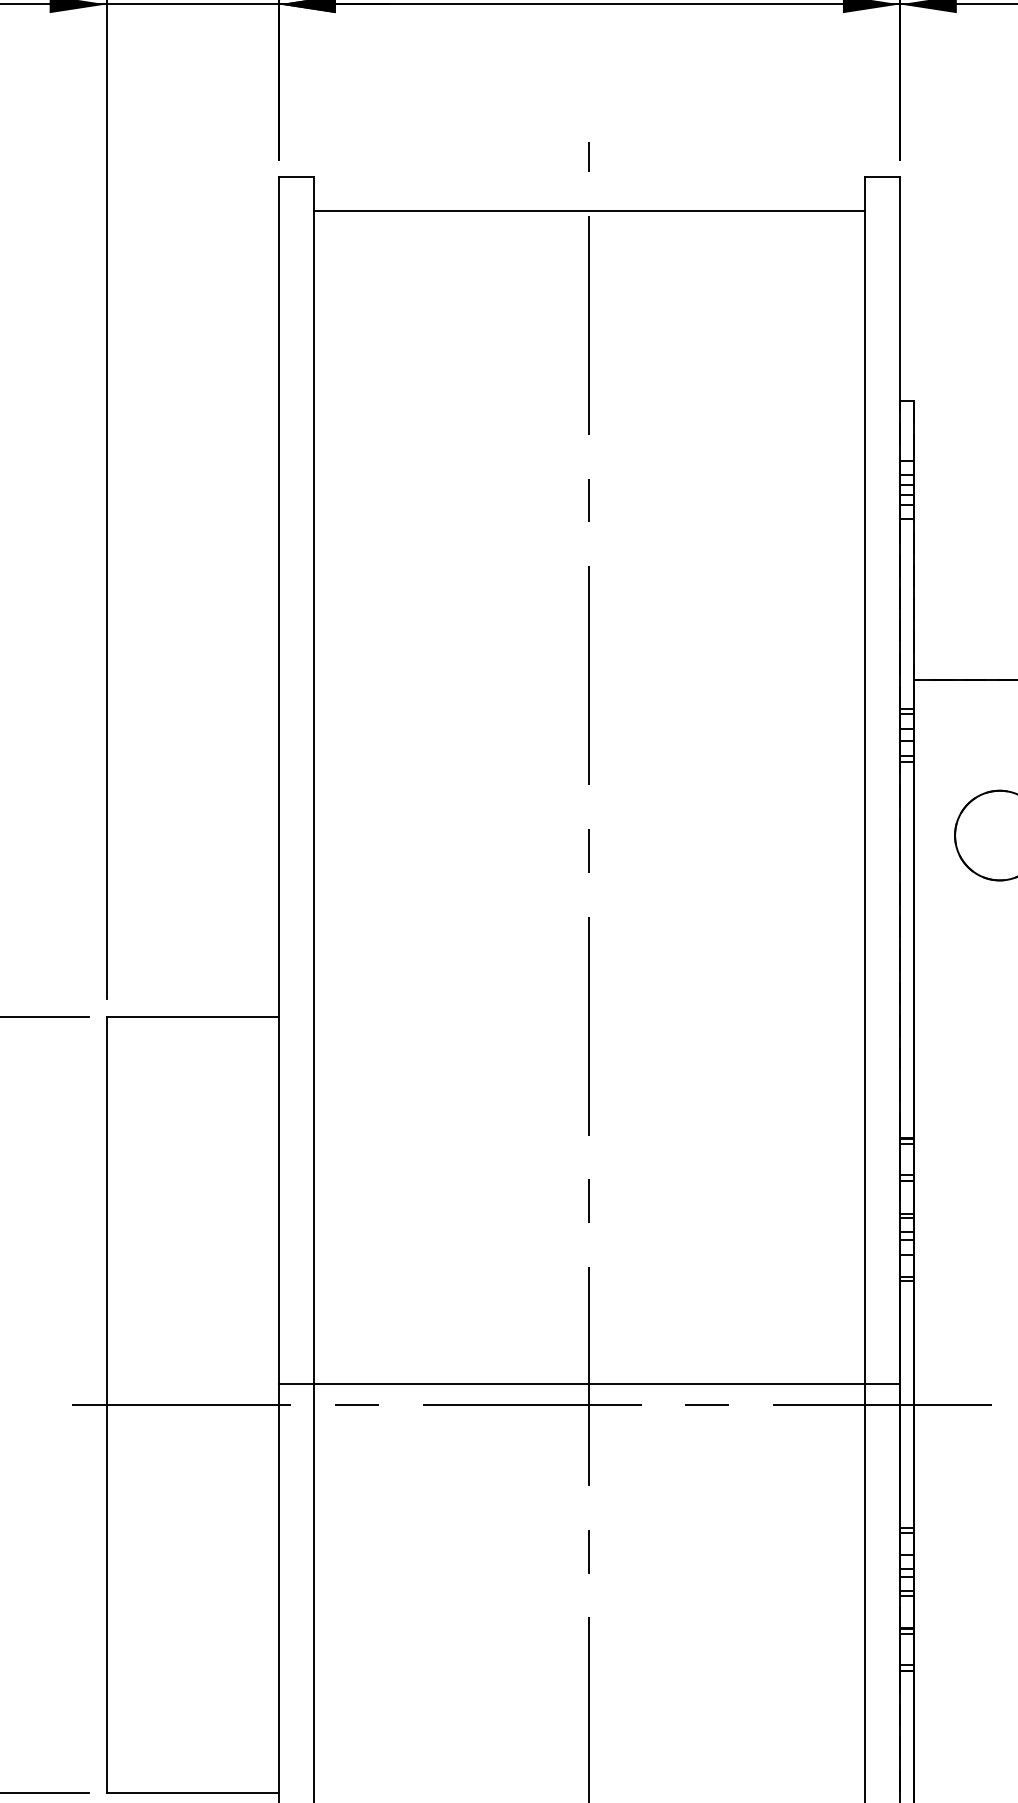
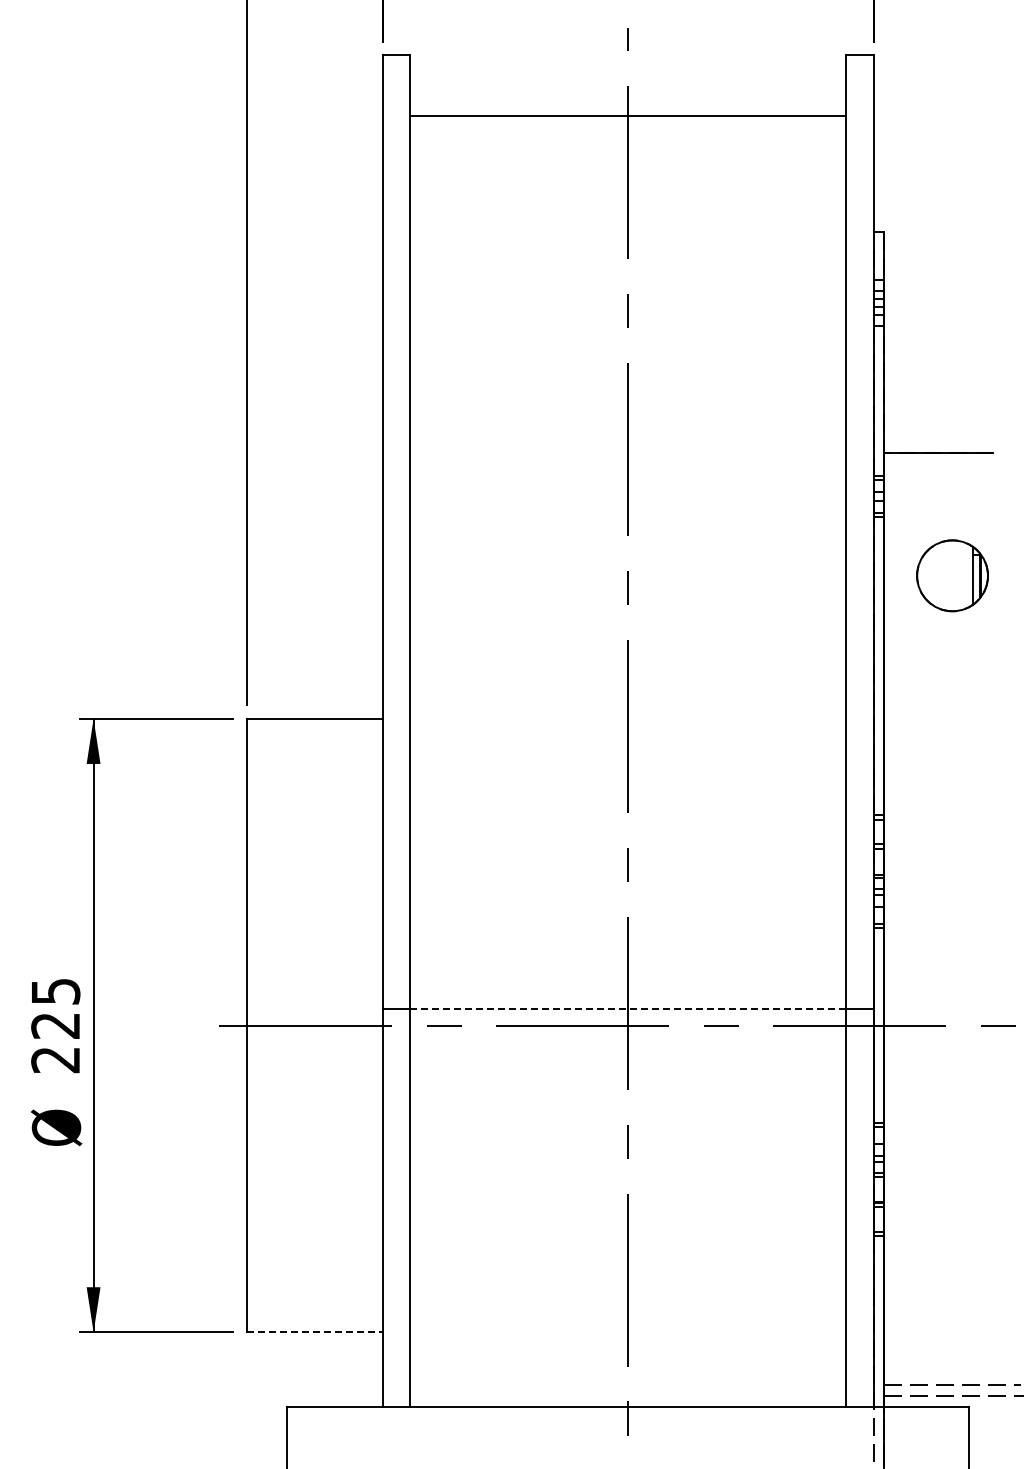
line: (589, 211) -> (628, 116), moved
line: (589, 1384) -> (628, 1009), solid -> dashed
line: (193, 1793) -> (315, 1332), solid -> dashed

